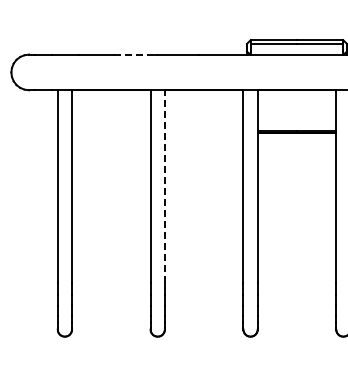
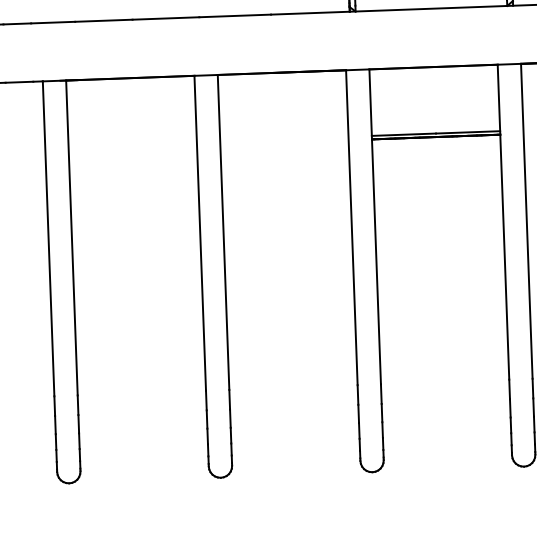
line: (134, 54) -> (166, 18), dashed -> solid
line: (164, 186) -> (222, 232), dashed -> solid

